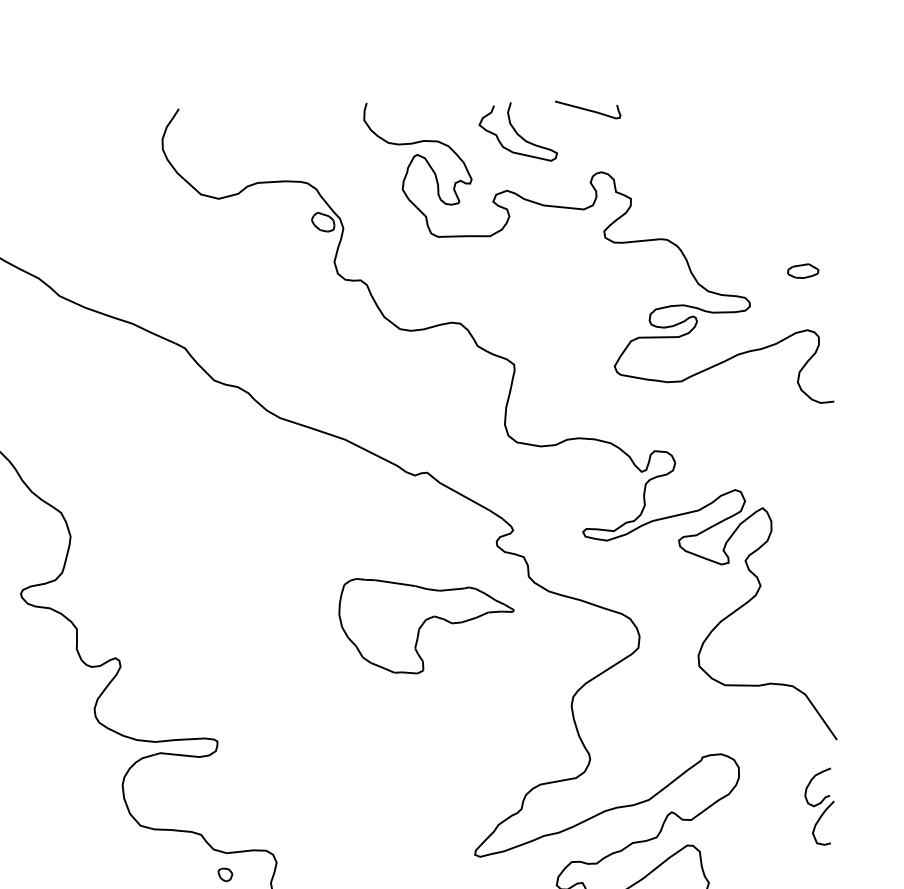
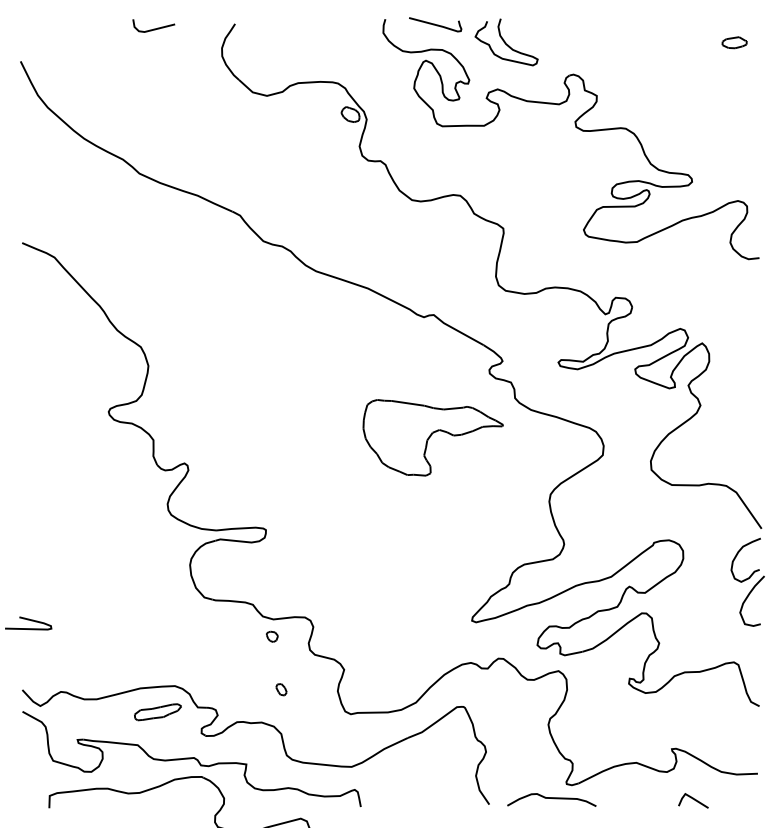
curve: (588, 109) -> (435, 24), moved
line: (76, 114) -> (153, 28), added
part: (803, 270) -> (734, 42), moved
part: (819, 805) -> (747, 581), size x1.43

